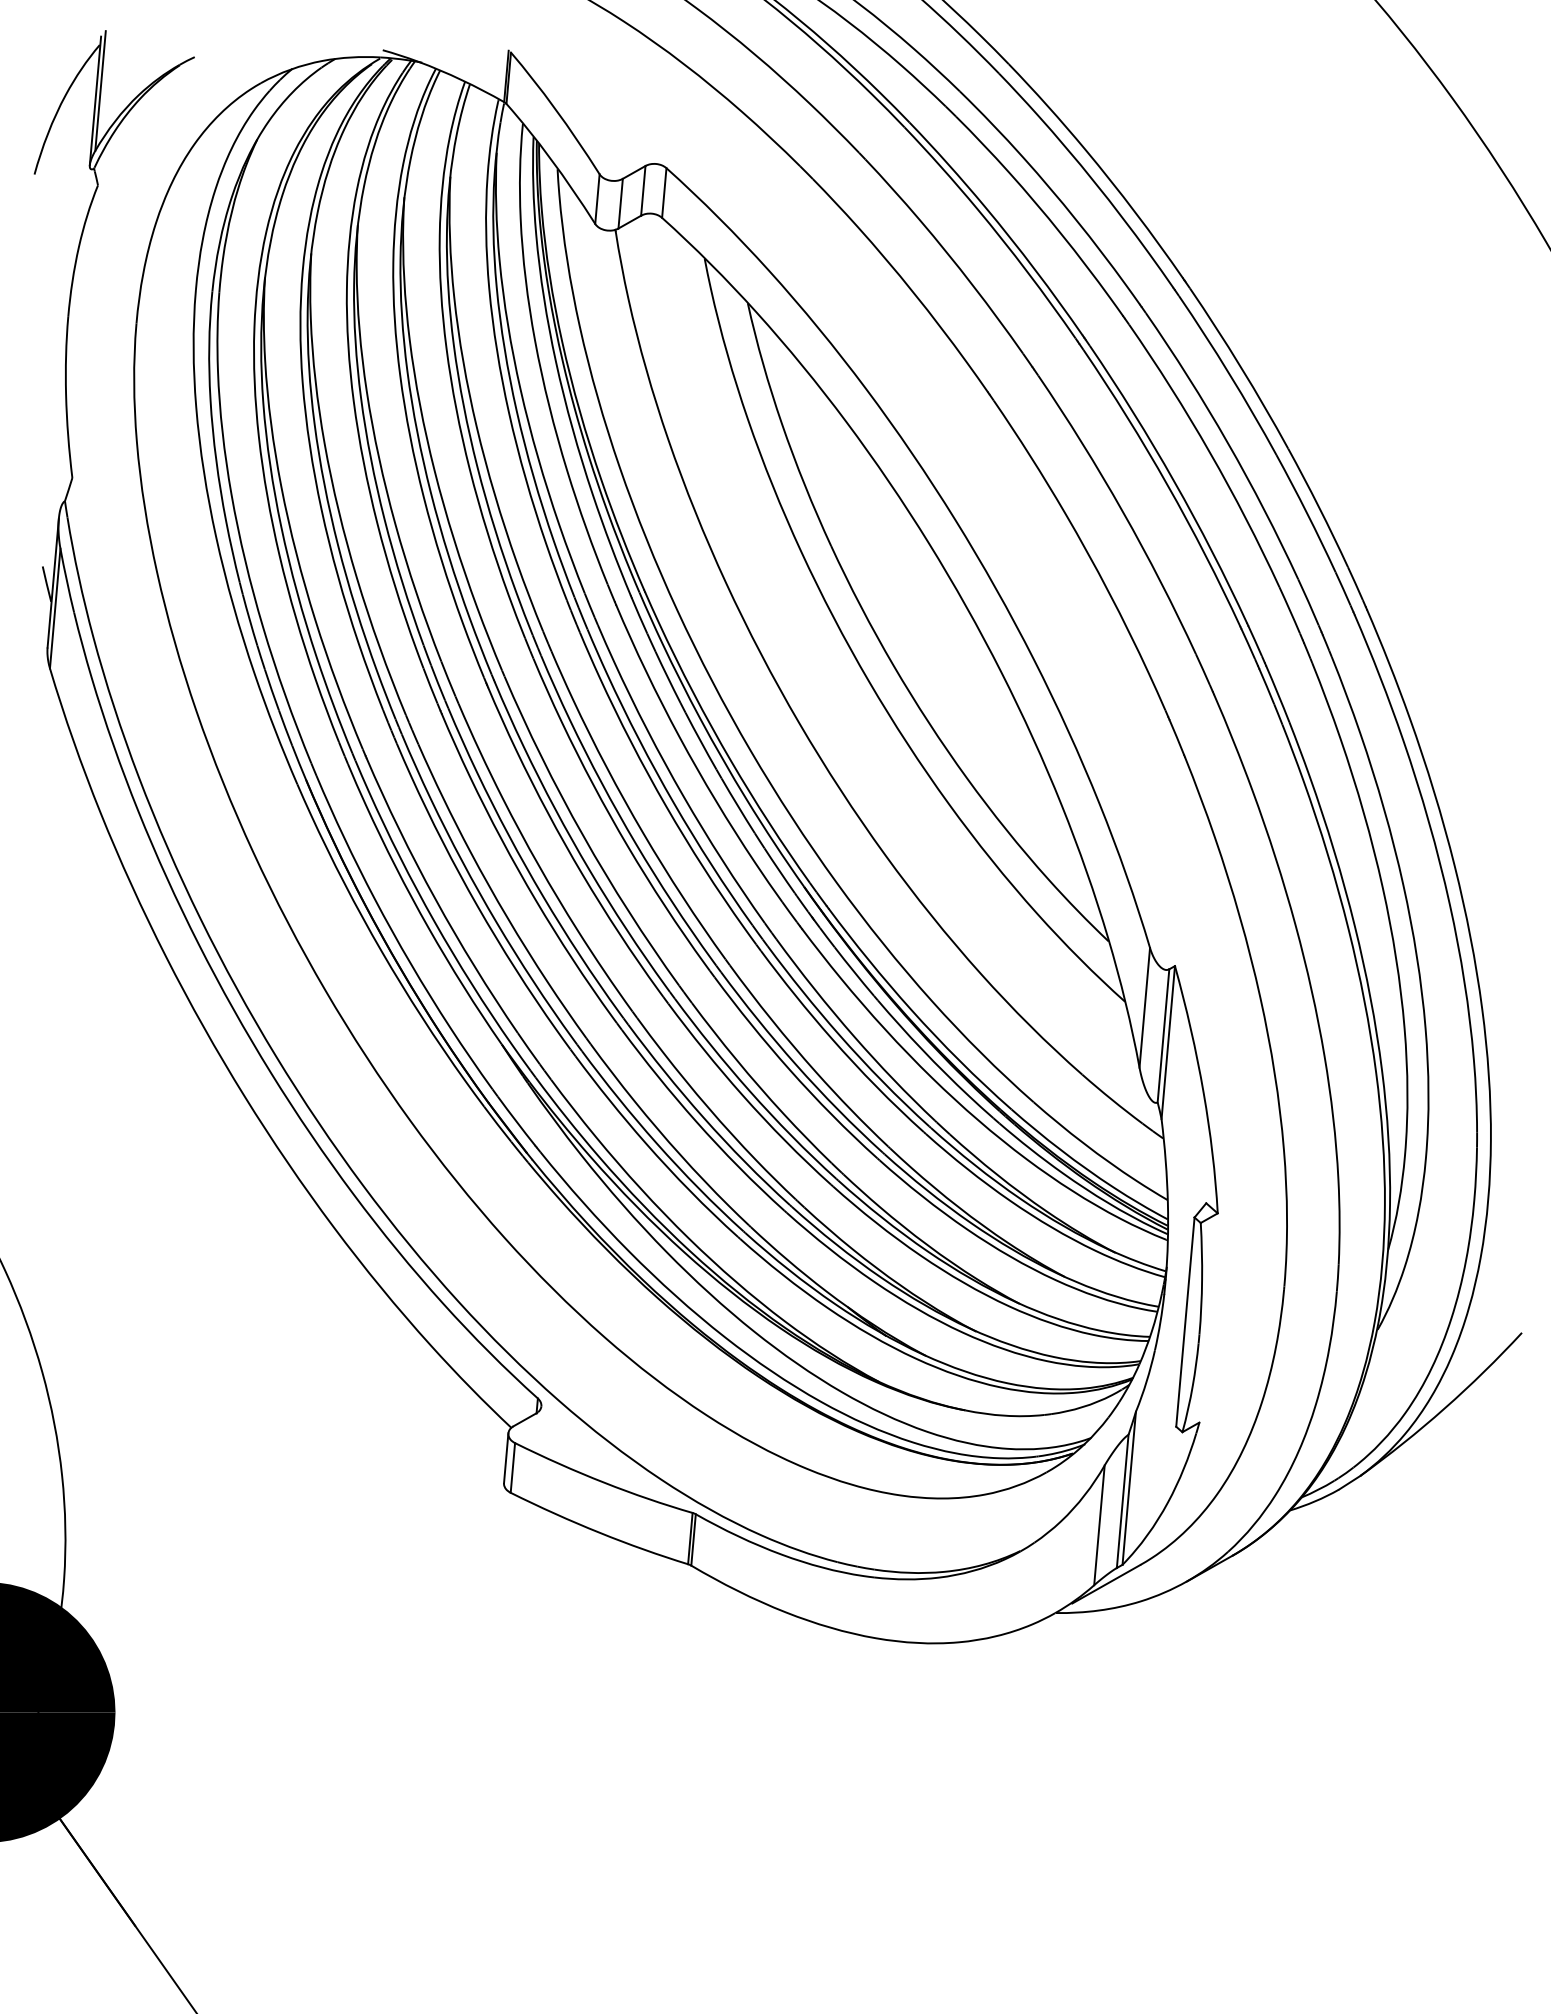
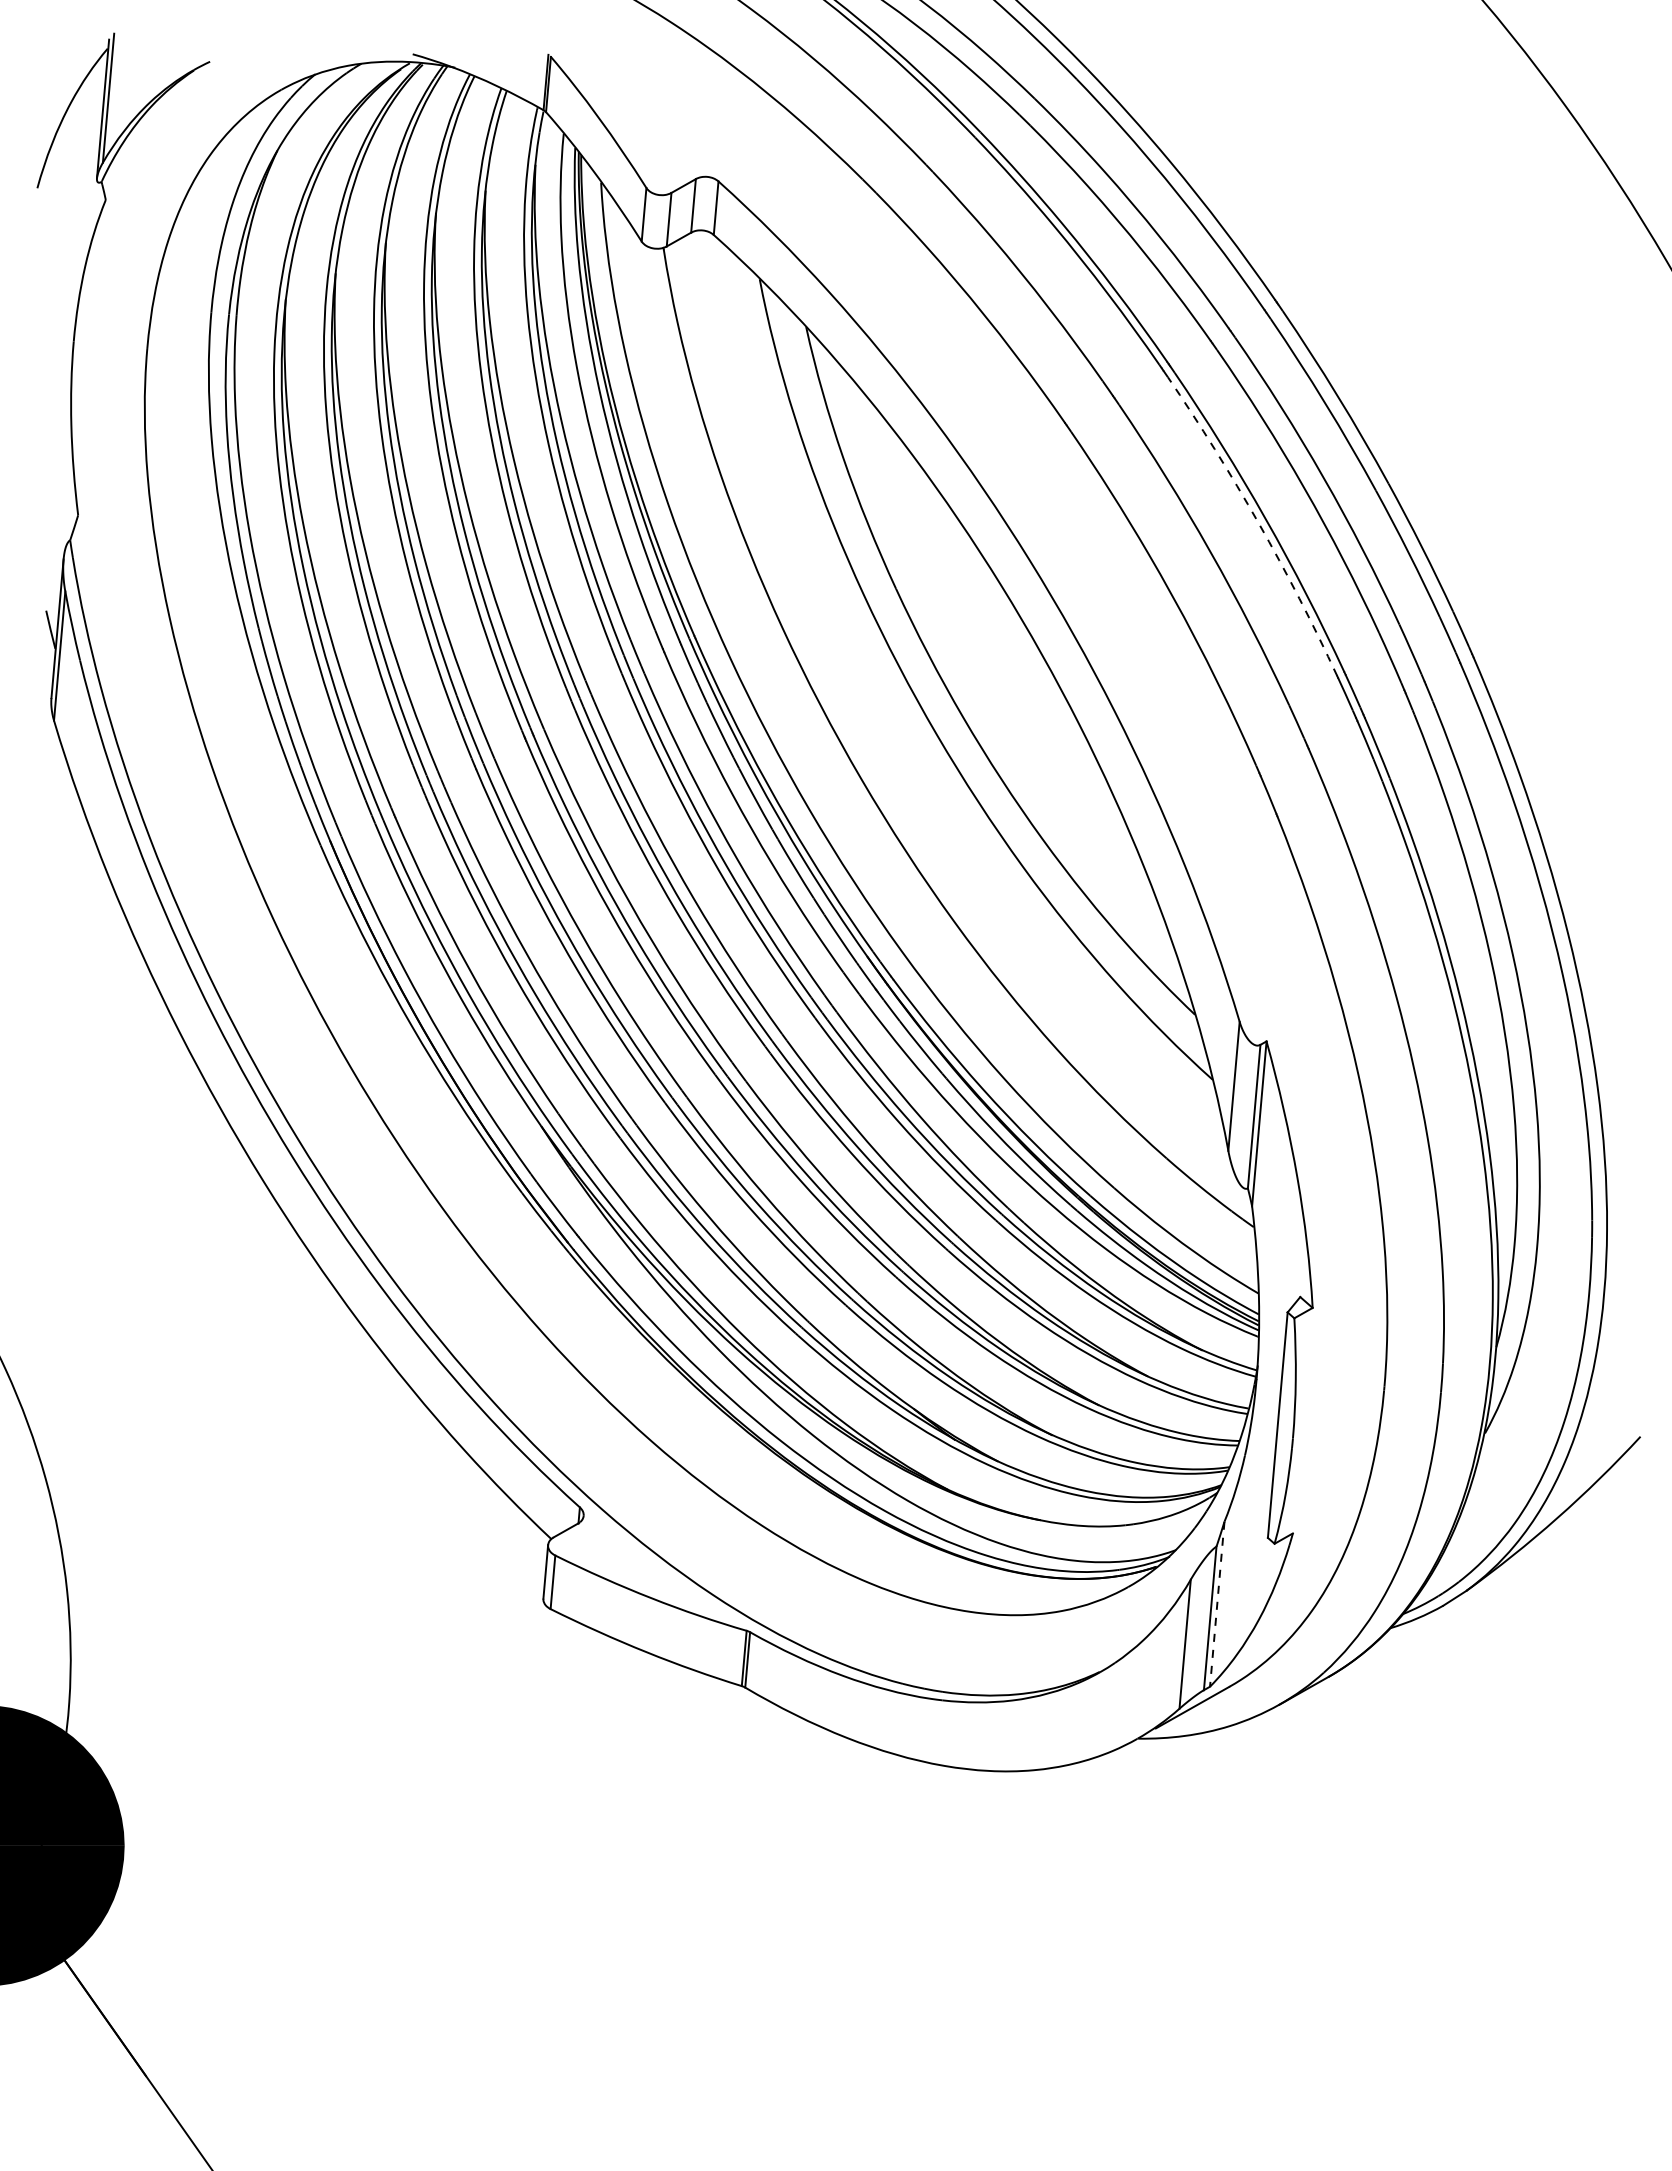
arc: (1167, 485) -> (1258, 523), solid -> dashed
line: (1129, 1488) -> (1217, 1604), solid -> dashed

